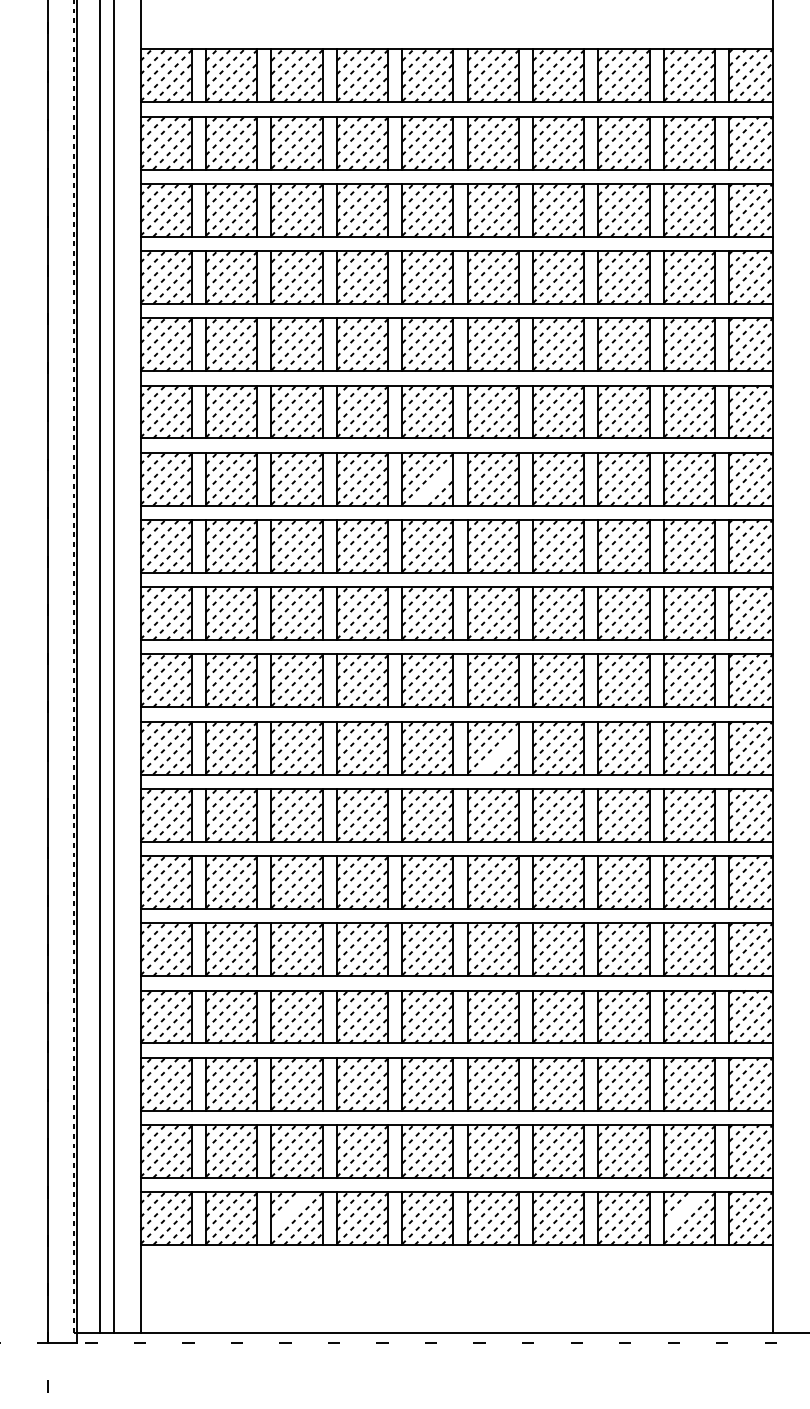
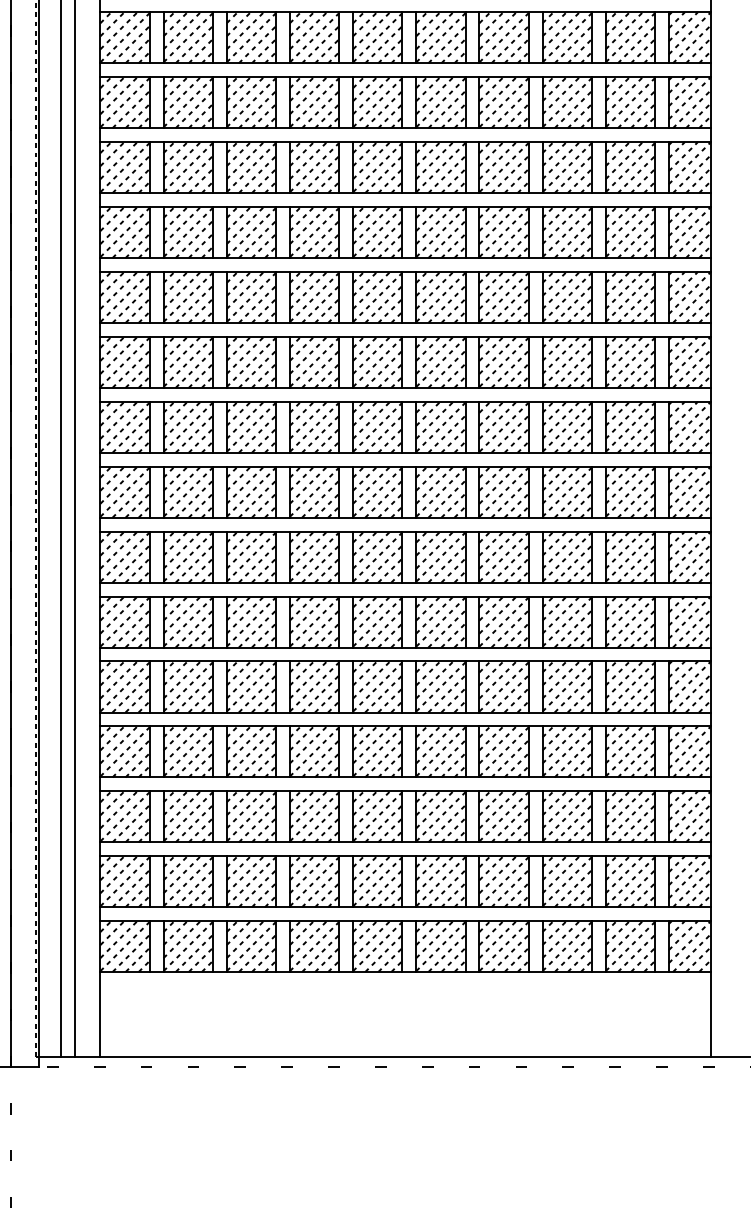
line: (433, 486) -> (383, 239), added
line: (499, 755) -> (446, 499), added
line: (290, 1211) -> (245, 939), added
line: (682, 1211) -> (623, 939), added

